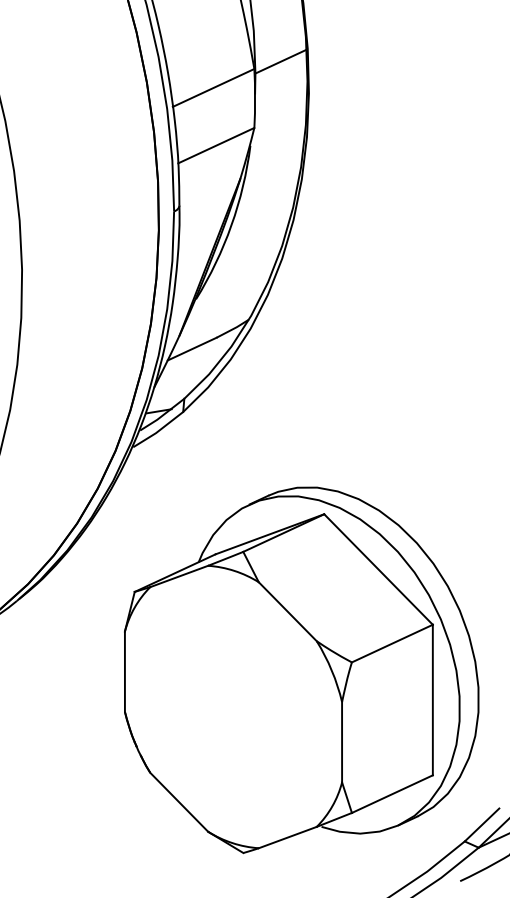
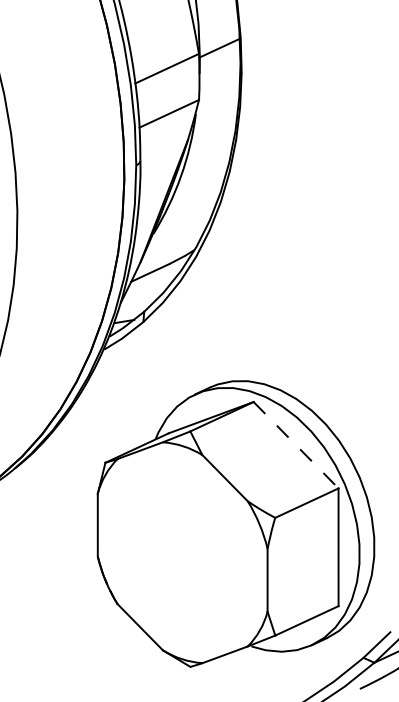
line: (378, 569) -> (296, 445), solid -> dashed

